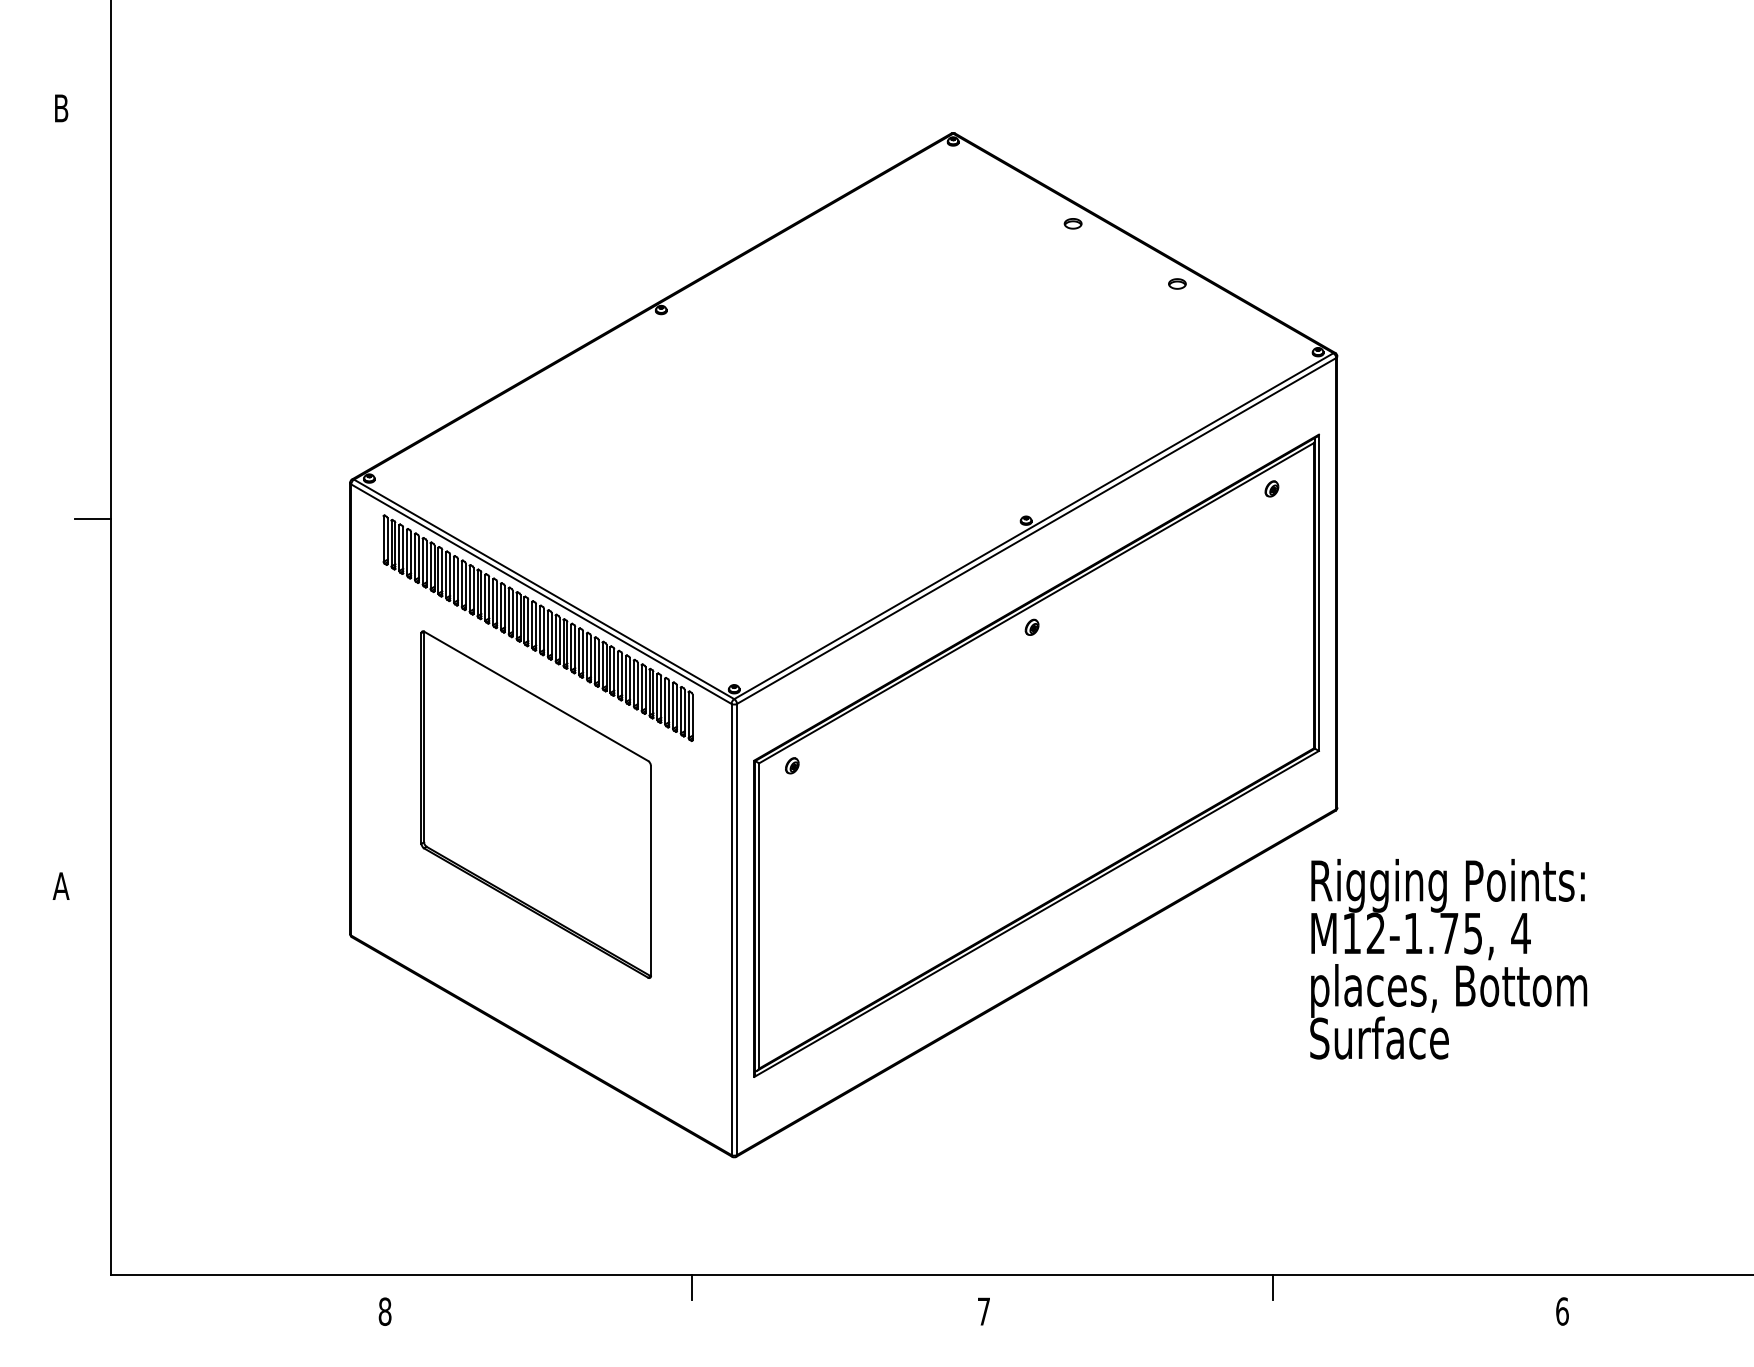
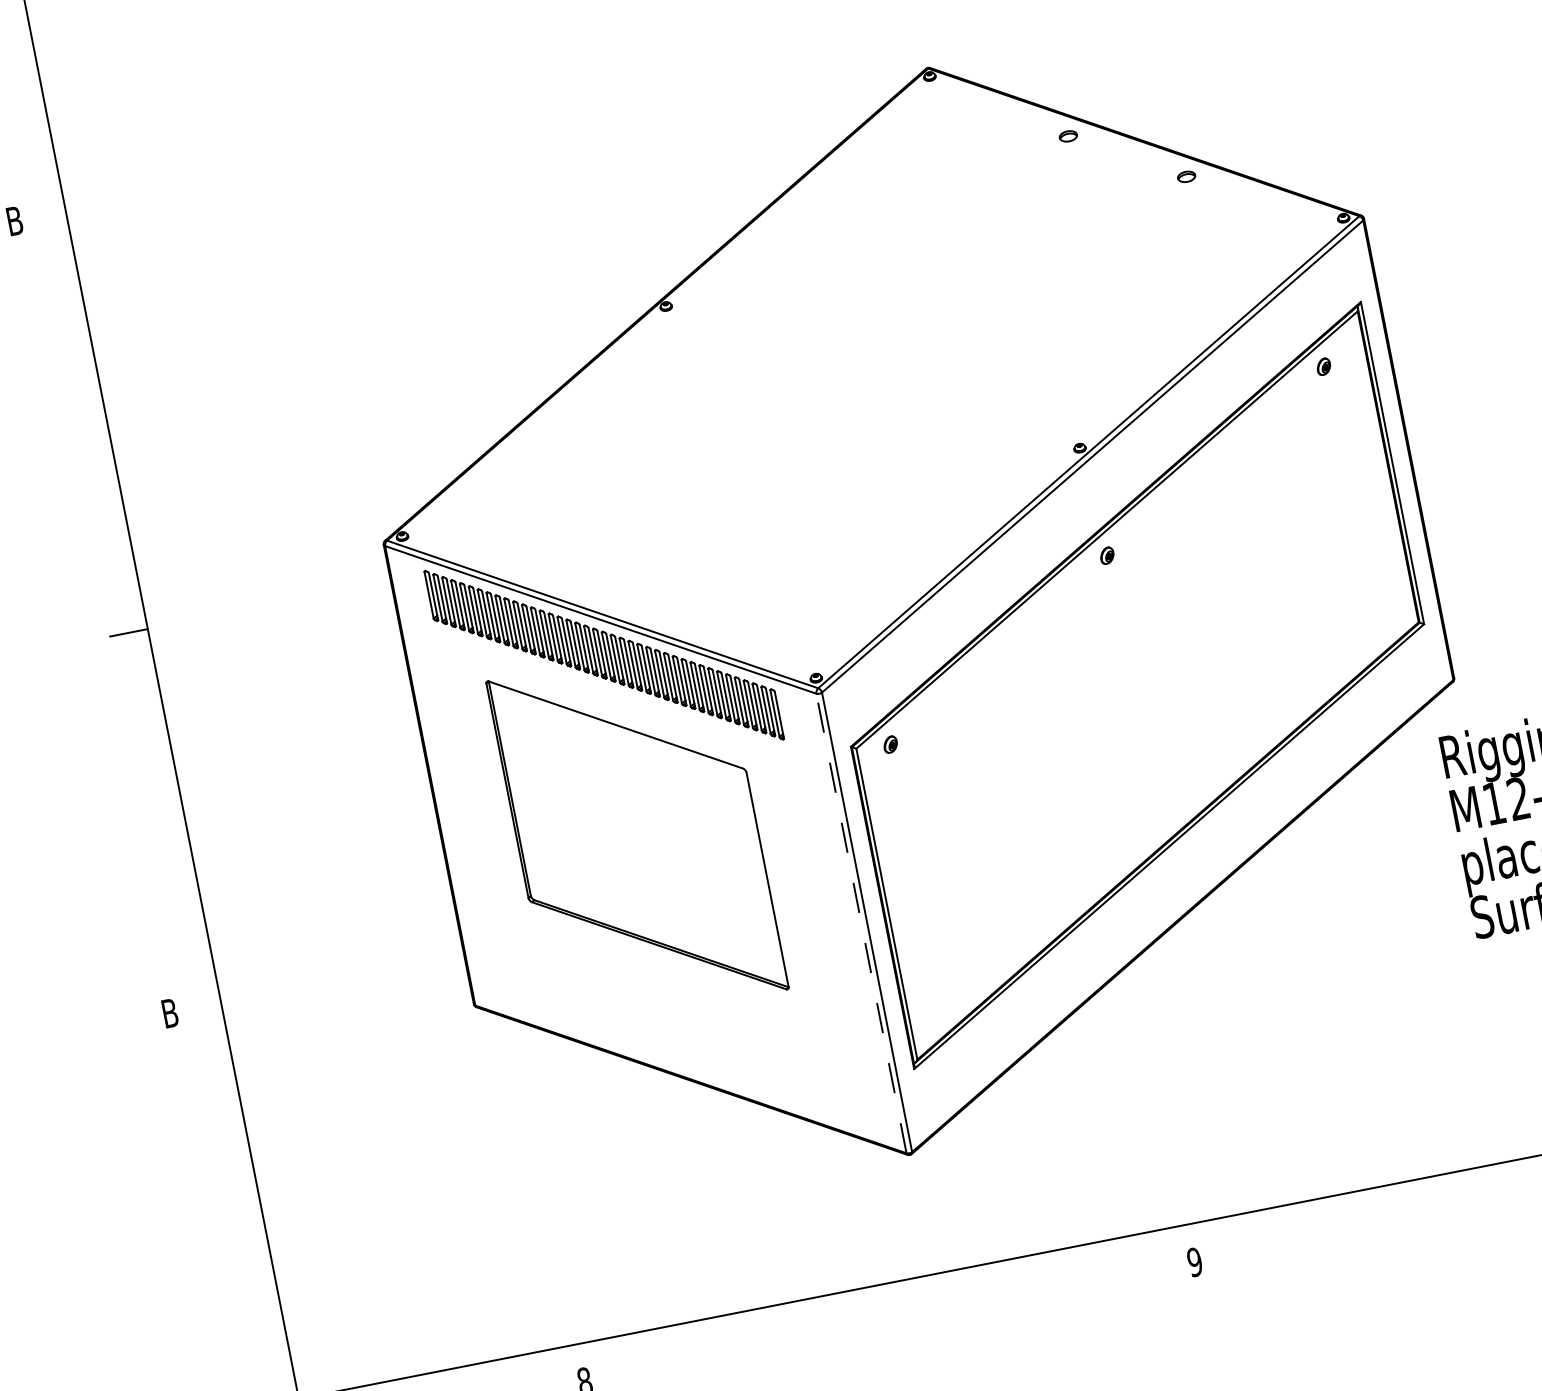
text: (60, 885) -> (169, 1012), A -> B
line: (731, 929) -> (861, 923), solid -> dashed
line: (692, 1286) -> (893, 1294), removed
line: (1272, 1286) -> (1483, 1178), removed
text: (983, 1311) -> (1194, 1262), 7 -> 9

